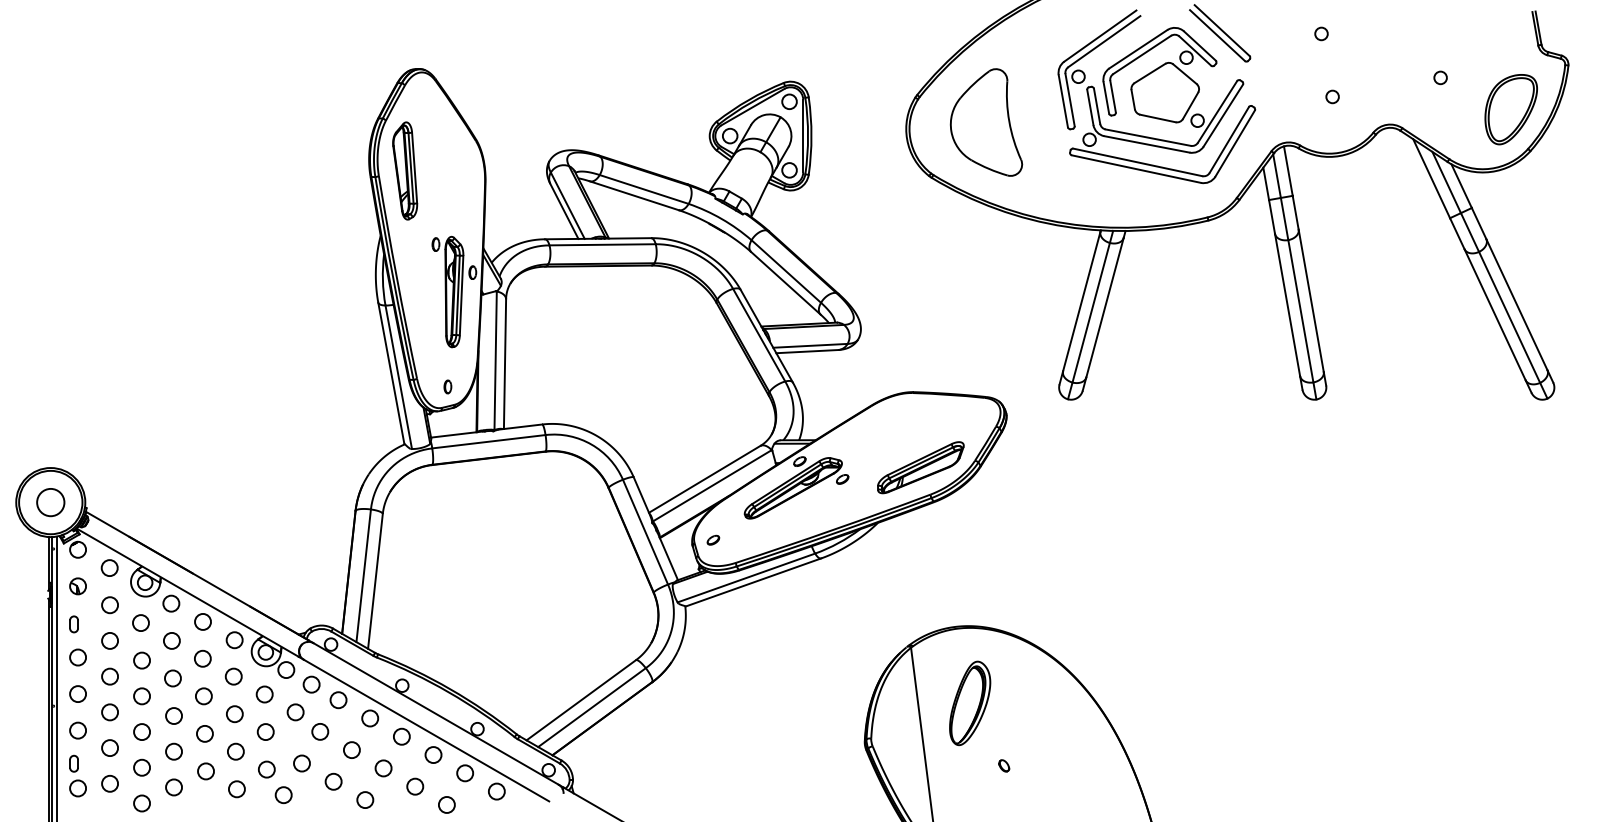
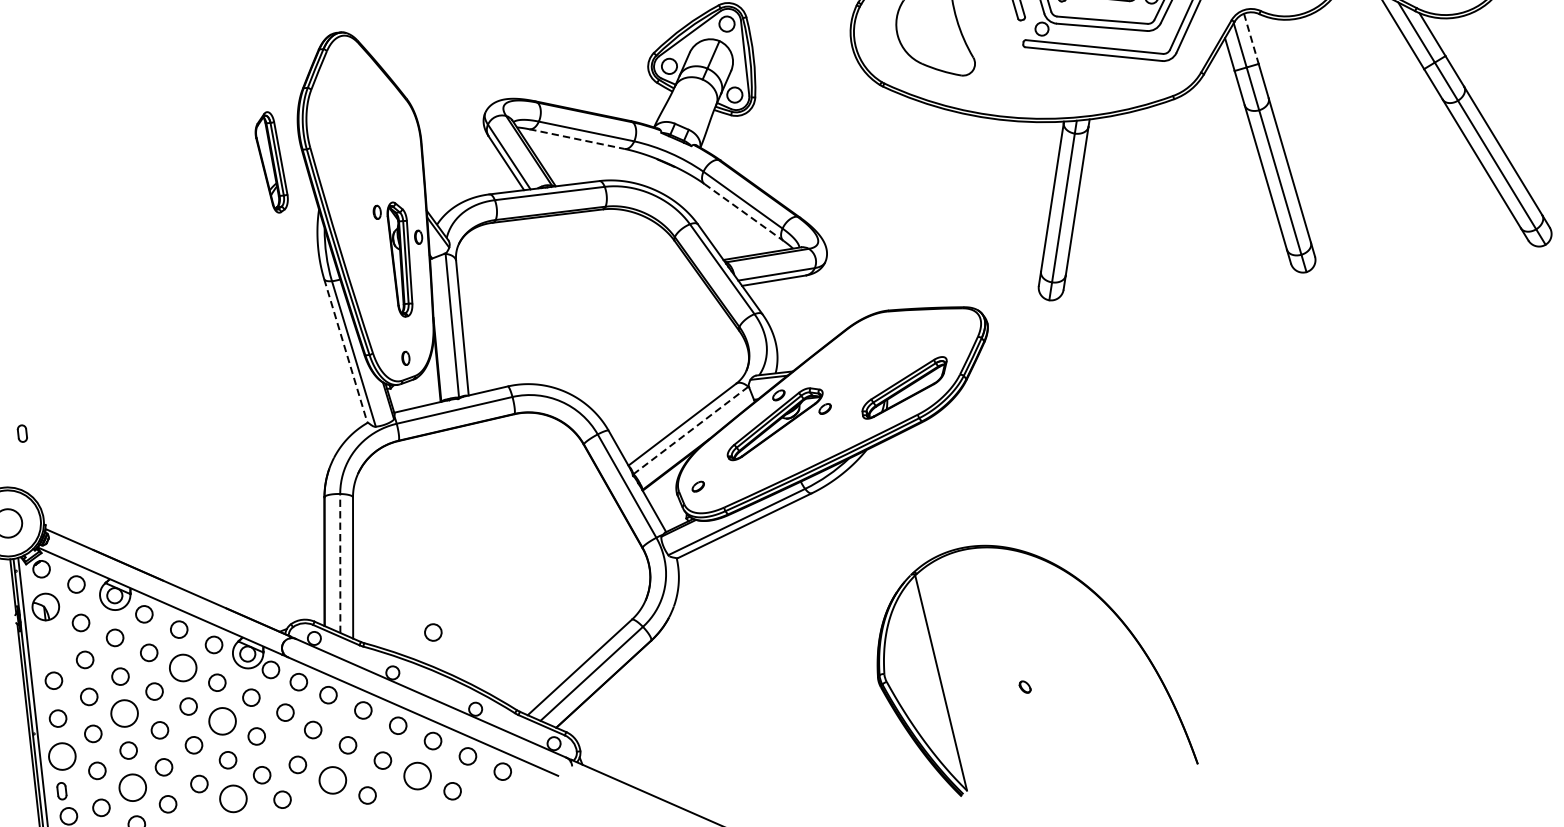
part: (405, 170) -> (271, 162), moved
line: (1288, 171) -> (1251, 39), solid -> dashed
line: (634, 195) -> (577, 138), solid -> dashed
line: (785, 283) -> (743, 212), solid -> dashed
line: (391, 373) -> (345, 350), solid -> dashed
line: (711, 486) -> (690, 431), solid -> dashed
line: (363, 575) -> (340, 563), solid -> dashed
part: (77, 586) -> (45, 607), size x1.6
part: (73, 624) -> (21, 433), moved
circle: (445, 651) -> (433, 632), added
circle: (202, 658) -> (182, 667), size x1.6
circle: (141, 696) -> (124, 713), size x1.6
part: (970, 703) -> (983, 626), removed
circle: (234, 714) -> (222, 721), size x1.6
circle: (77, 730) -> (61, 756), size x1.6
circle: (141, 767) -> (132, 787), size x1.6
circle: (333, 781) -> (332, 779), size x1.6
circle: (415, 786) -> (418, 775), size x1.6
circle: (236, 789) -> (233, 799), size x1.6

